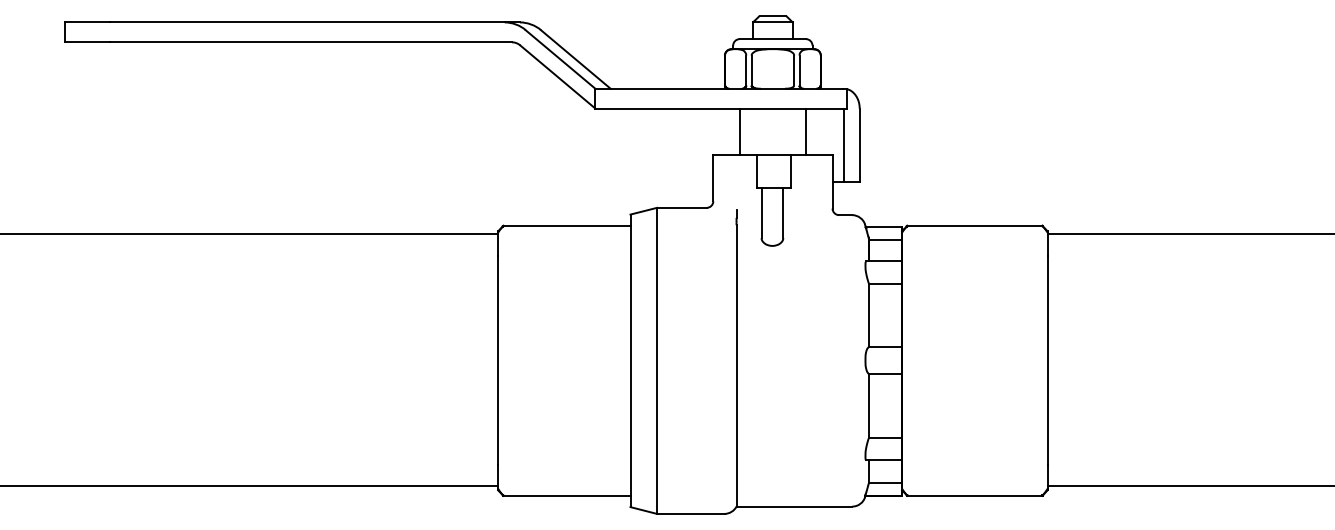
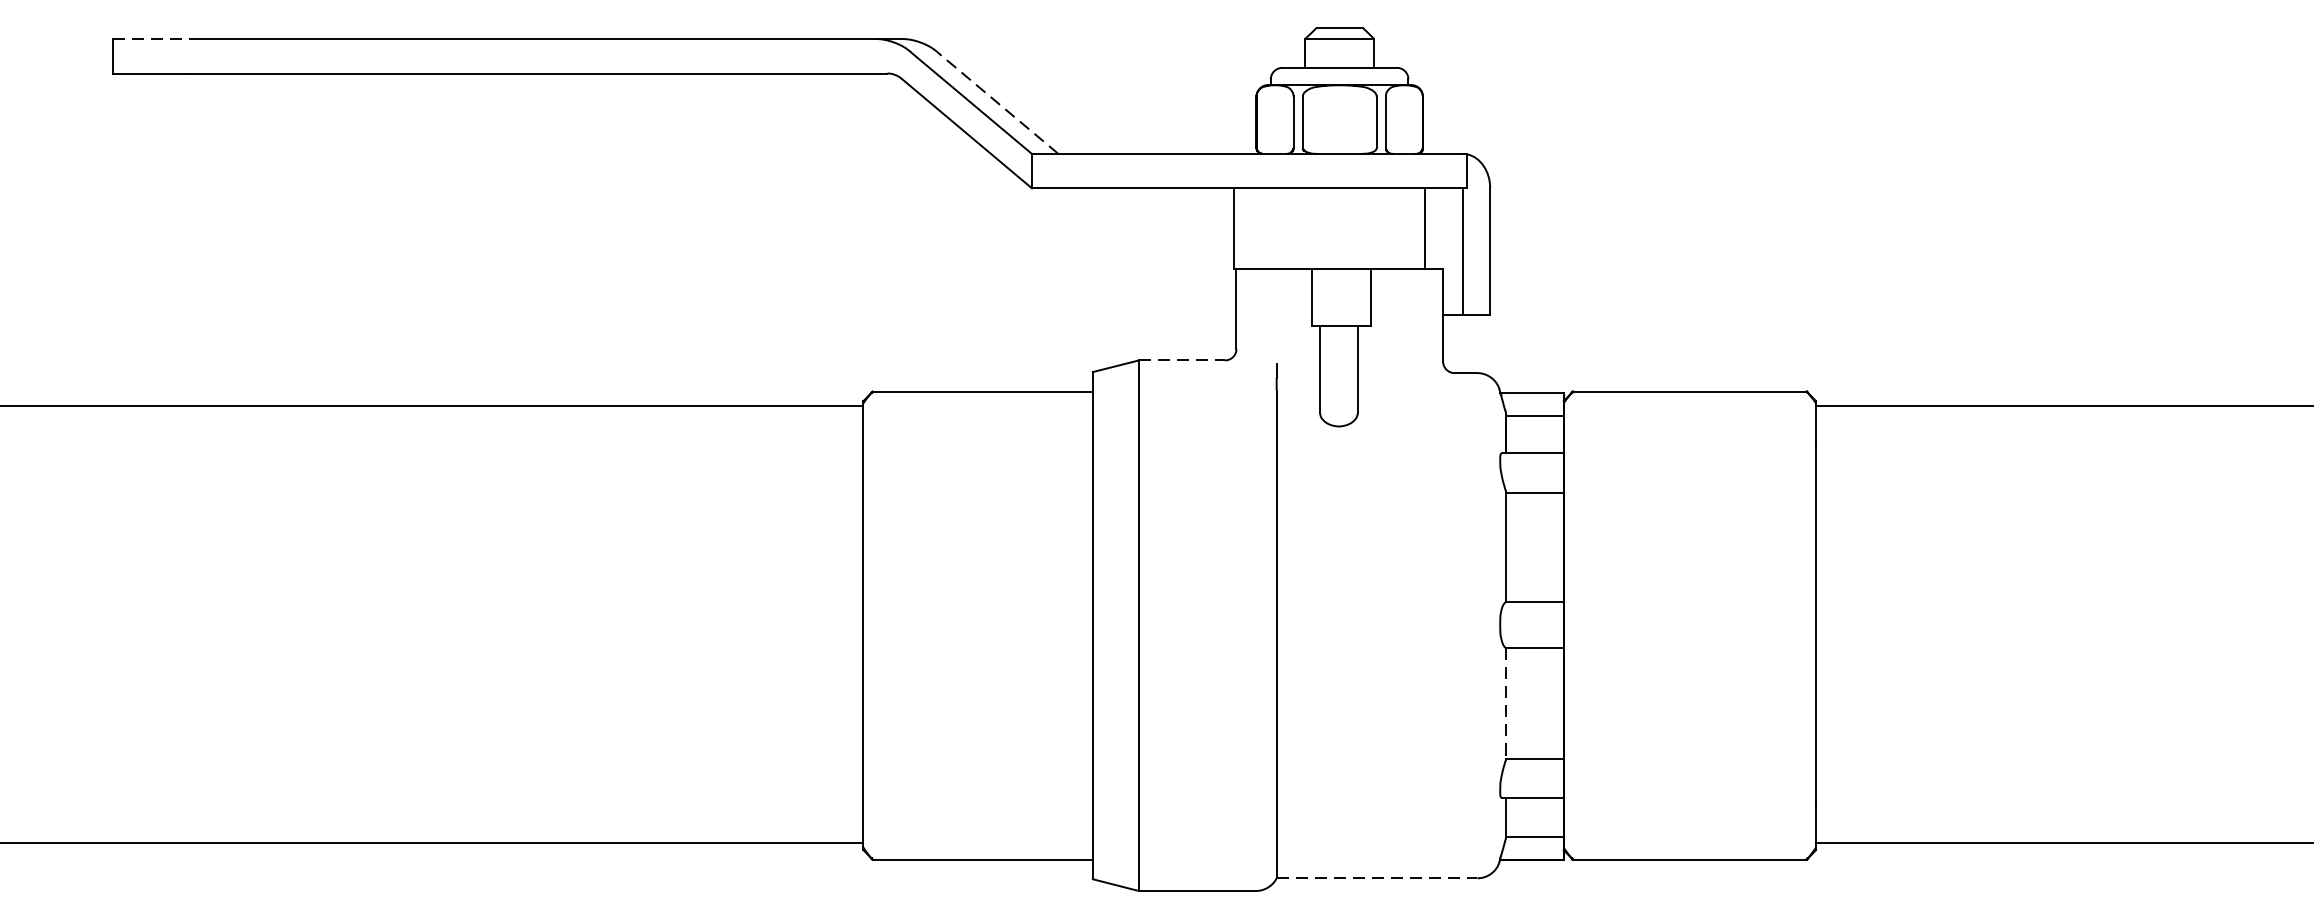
line: (87, 22) -> (151, 39), solid -> dashed
line: (575, 59) -> (997, 103), solid -> dashed
line: (739, 131) -> (1233, 228), moved
line: (805, 131) -> (1423, 228), moved
line: (681, 207) -> (1181, 359), solid -> dashed
line: (868, 406) -> (1505, 704), solid -> dashed
line: (794, 506) -> (1377, 878), solid -> dashed

